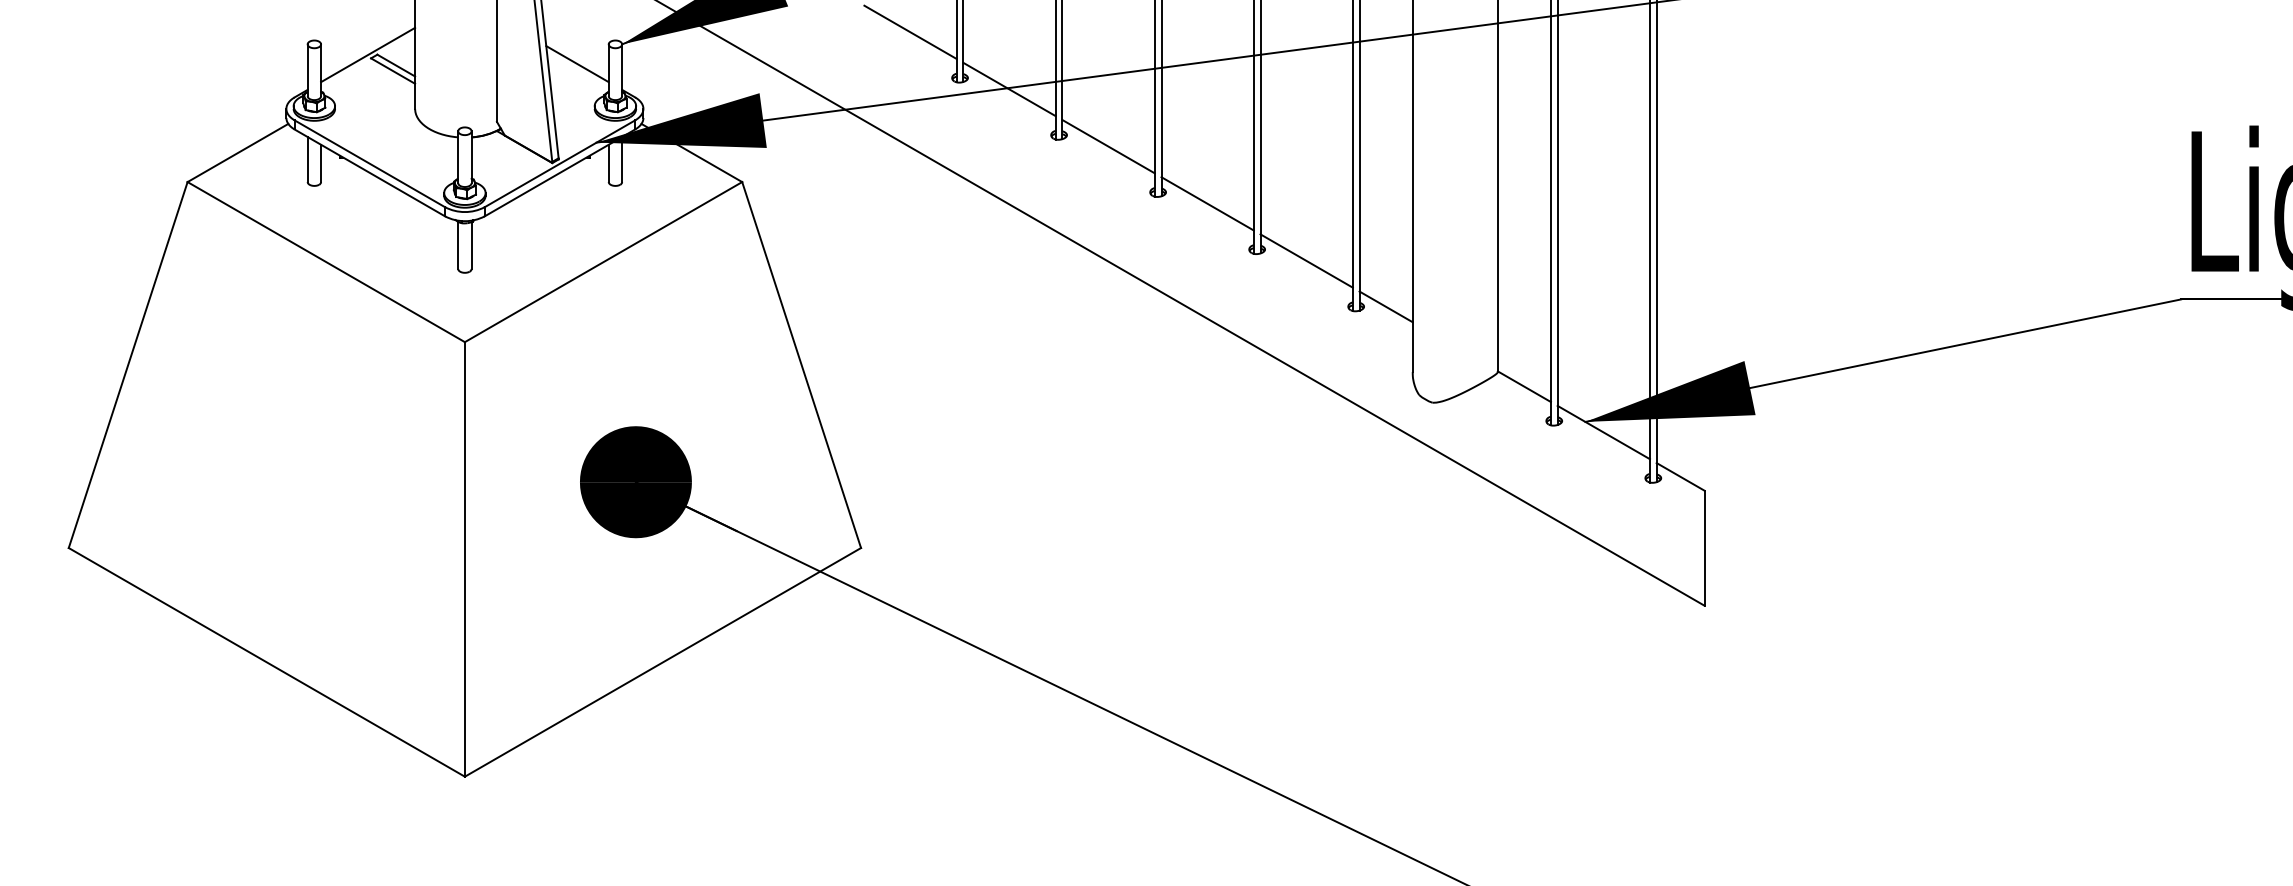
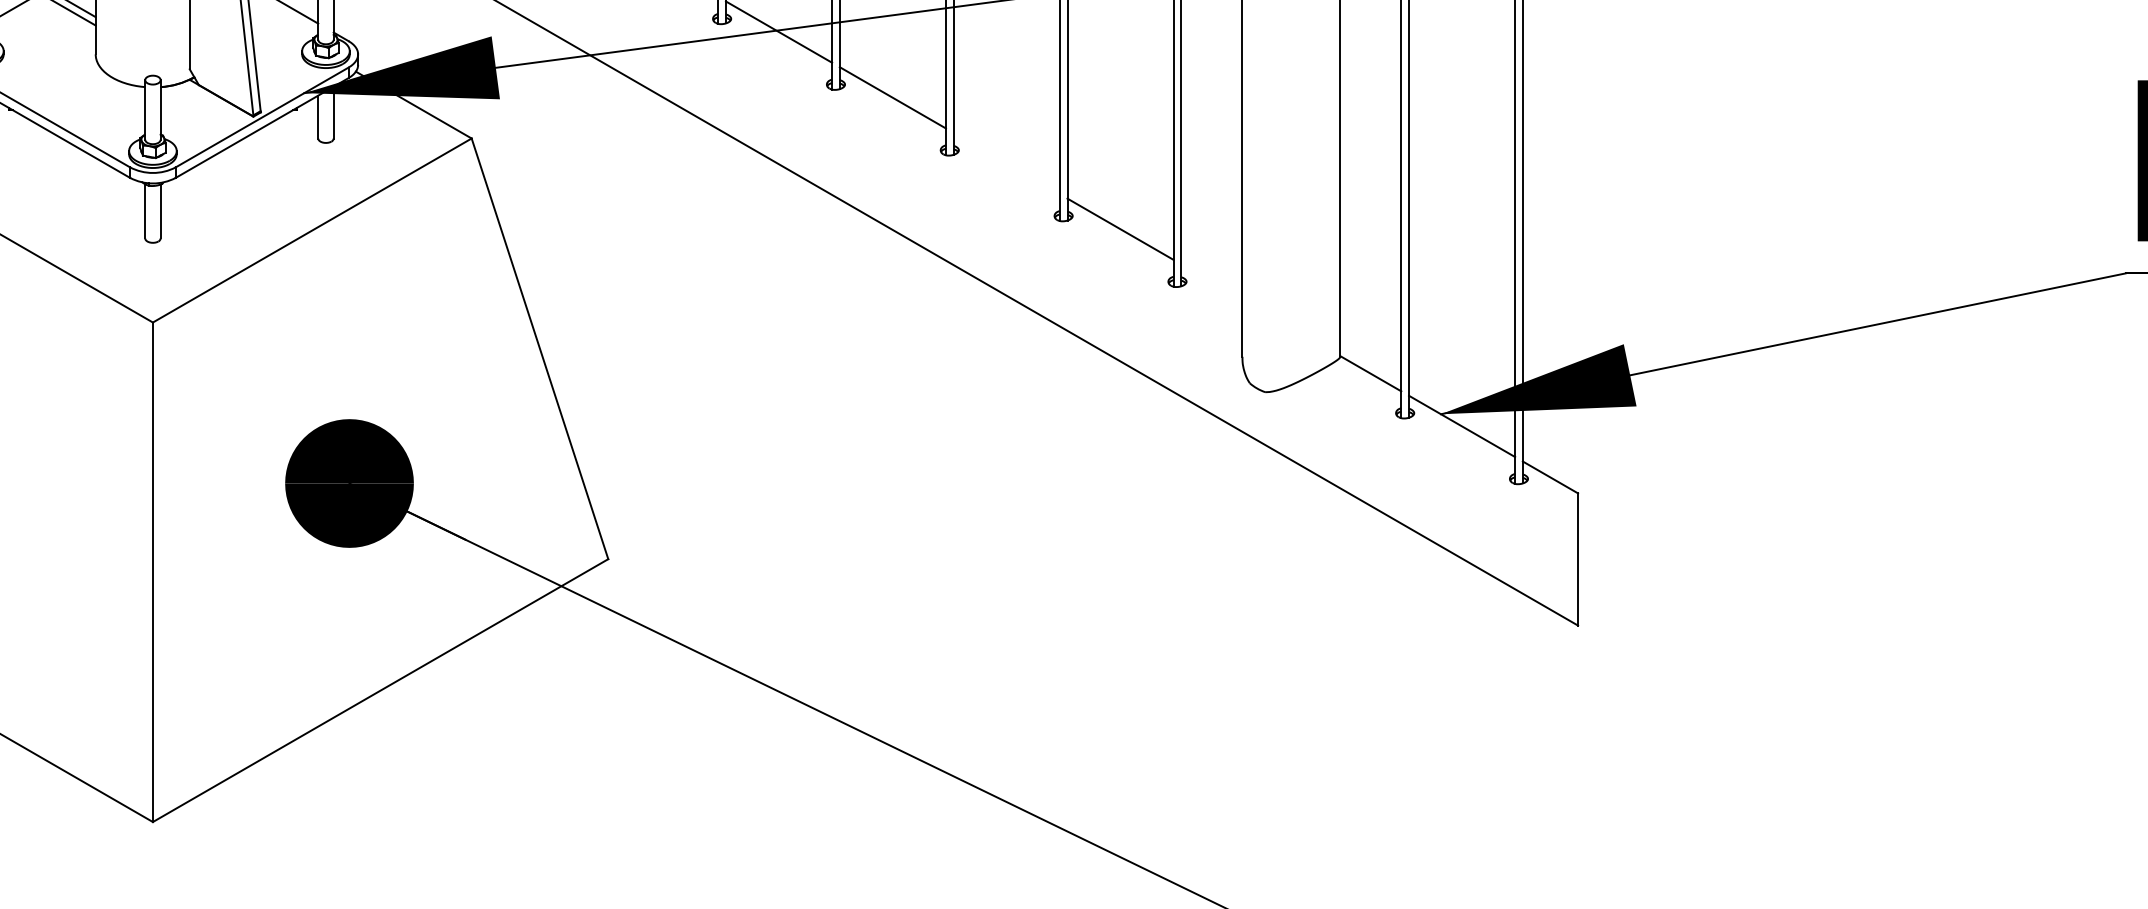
line: (1207, 203) -> (1006, 163), removed
line: (1385, 306) -> (1211, 281), removed

